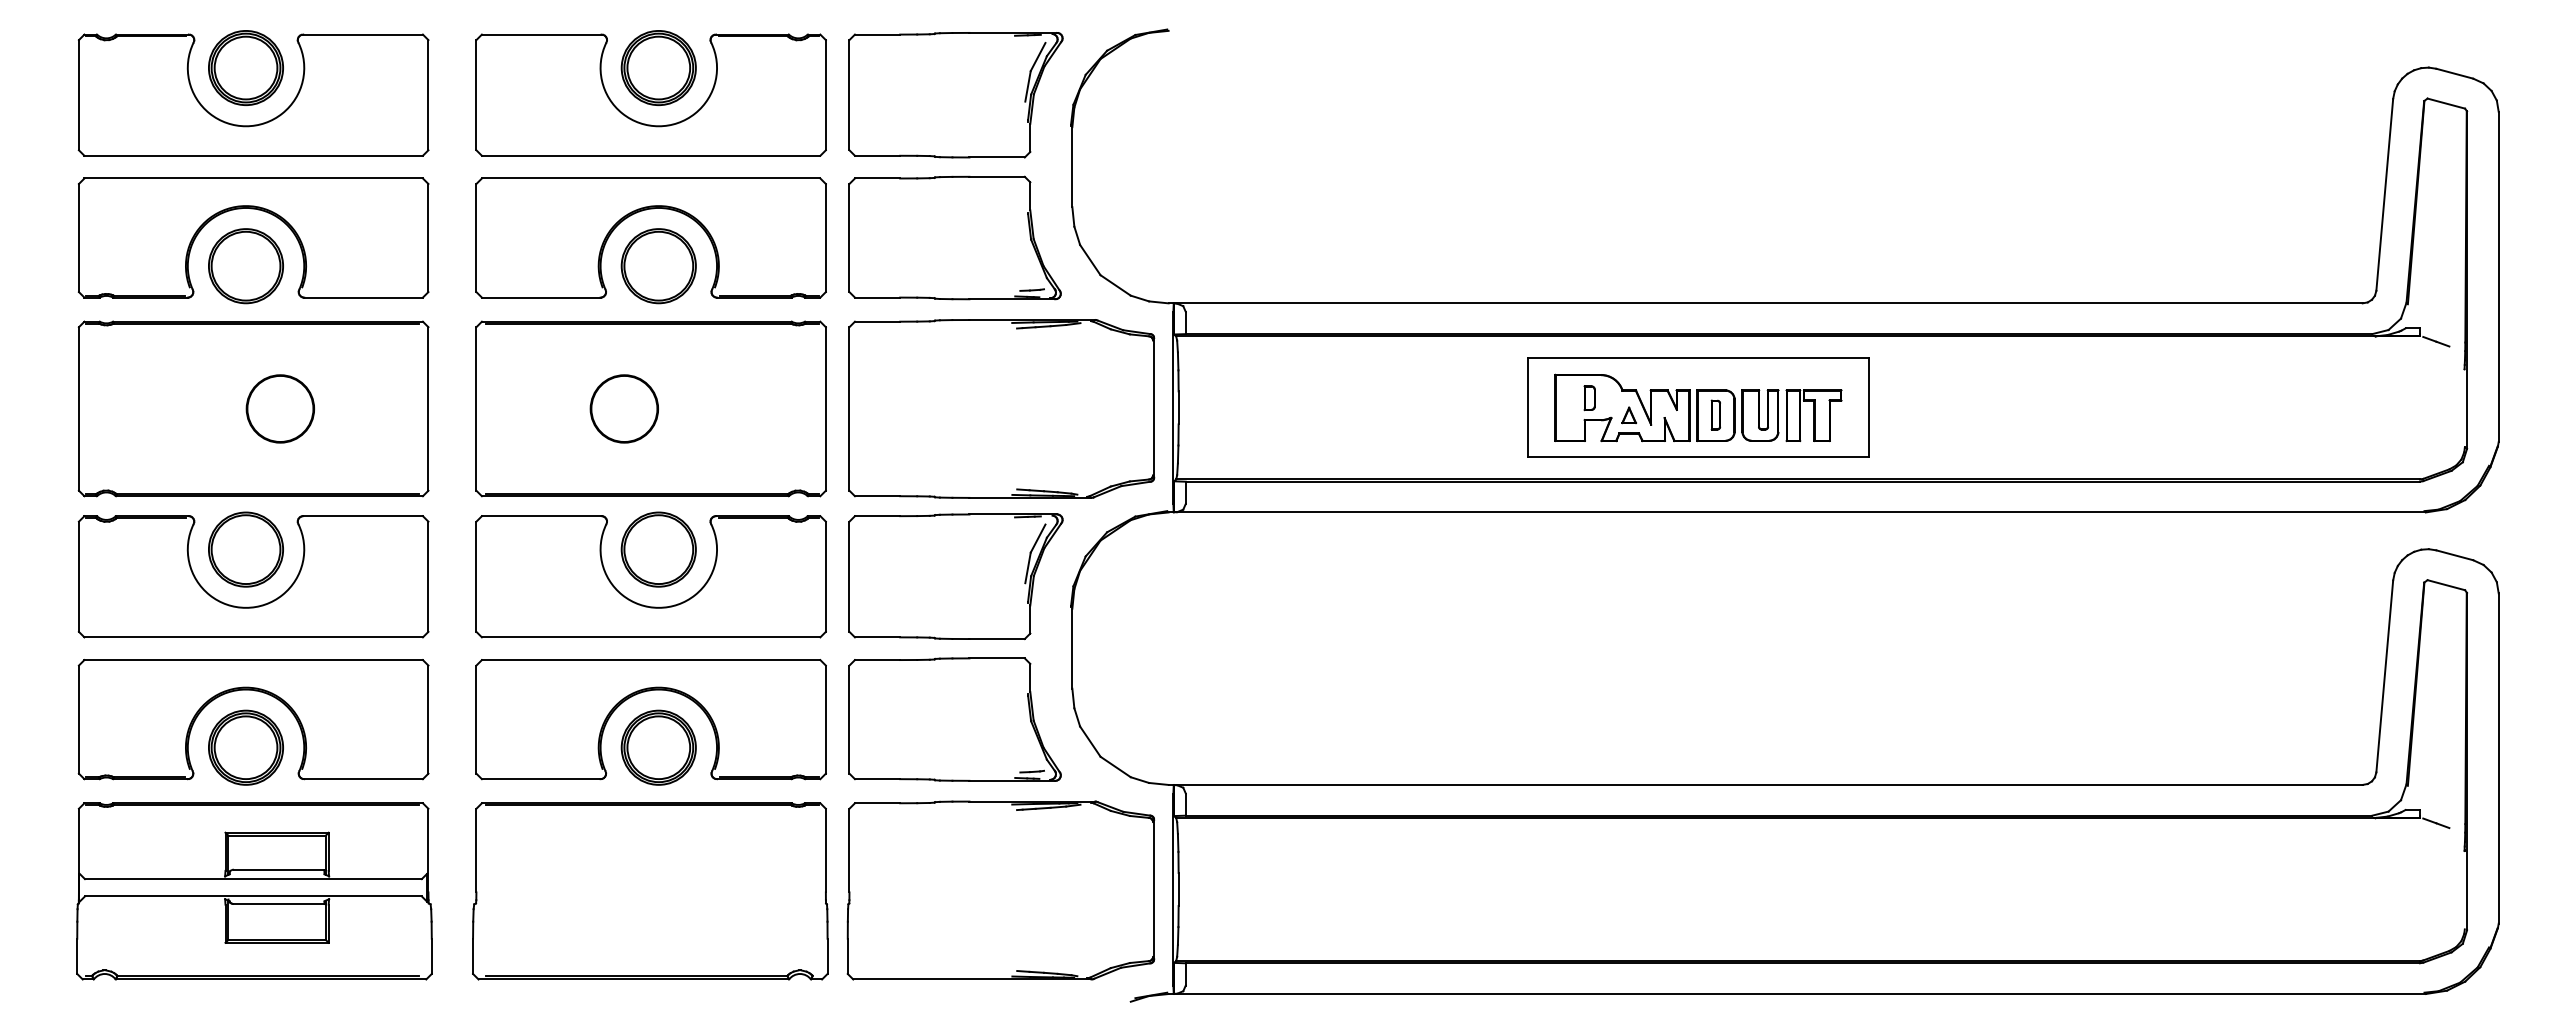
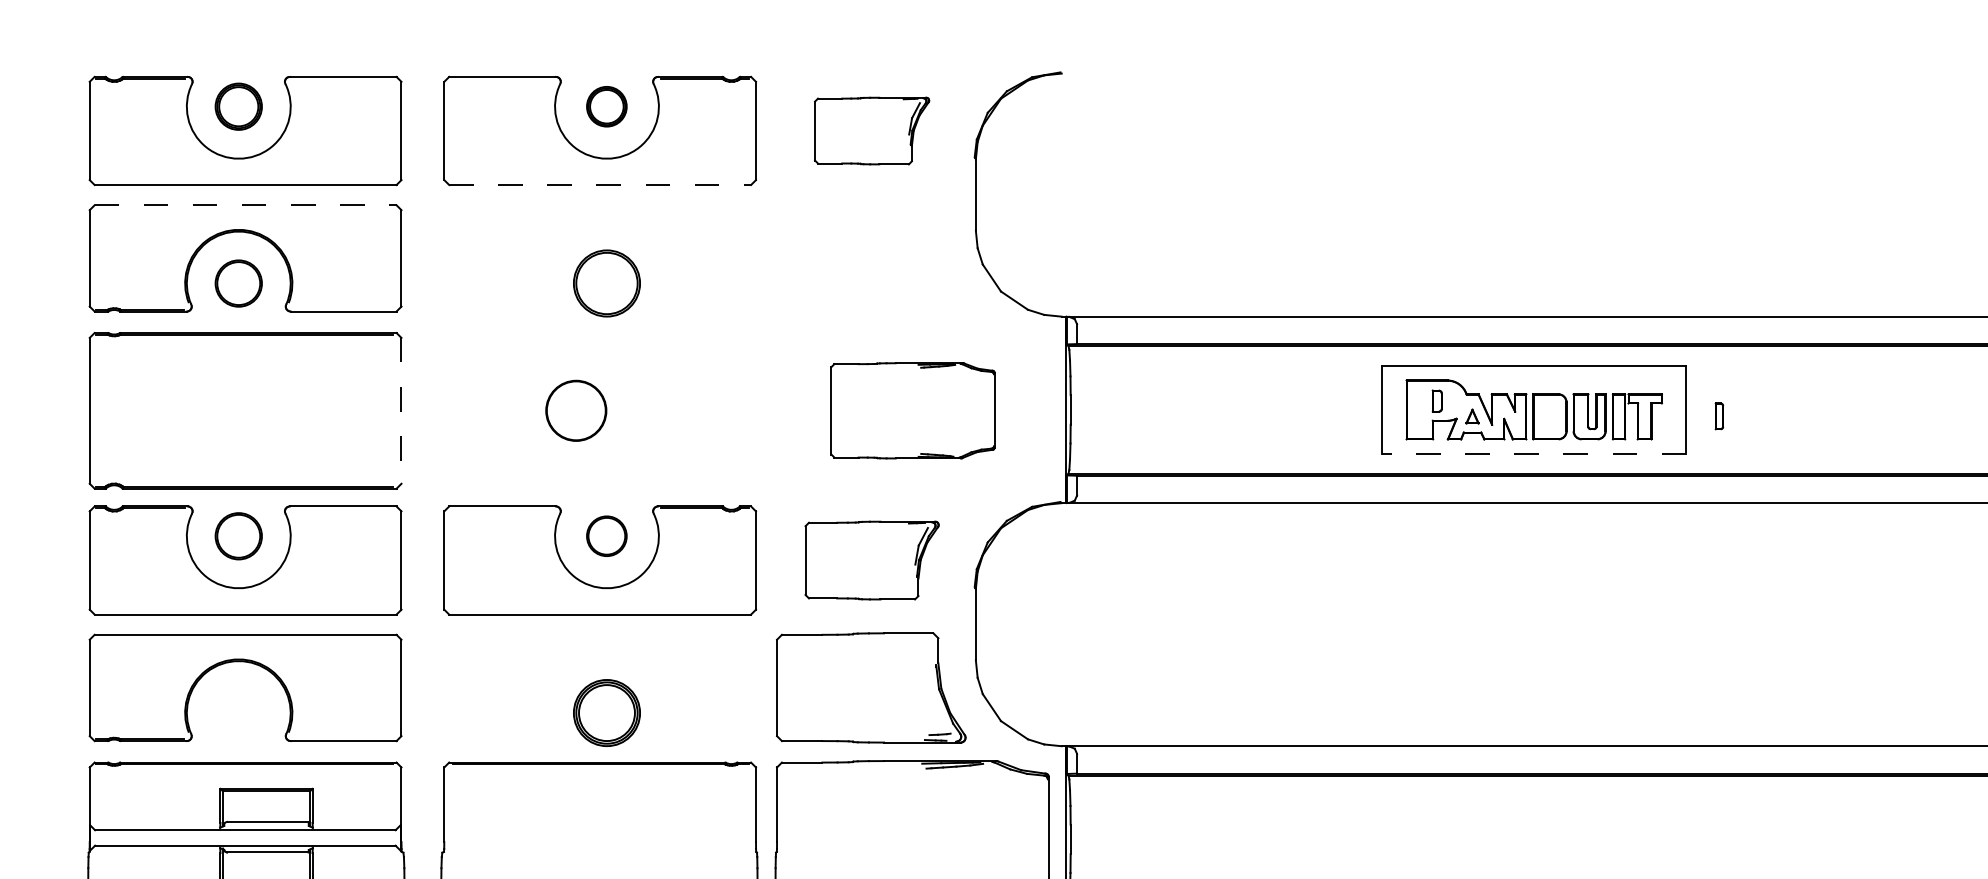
part: (245, 67) -> (238, 106), size x0.7
part: (658, 67) -> (606, 106), size x0.6
part: (955, 95) -> (871, 131), size x0.6
line: (651, 155) -> (600, 184), solid -> dashed
line: (254, 178) -> (246, 205), solid -> dashed
part: (642, 211) -> (592, 234), removed
part: (954, 237) -> (870, 257), removed
part: (245, 266) -> (238, 283), size x0.7
circle: (279, 408) -> (268, 410), removed
line: (428, 408) -> (401, 410), solid -> dashed
part: (650, 408) -> (599, 410), removed
part: (1001, 408) -> (912, 410), size x0.6
part: (1715, 414) -> (1719, 415), moved
line: (1697, 457) -> (1533, 454), solid -> dashed
part: (245, 549) -> (238, 536), size x0.7
part: (658, 549) -> (606, 536), size x0.6
part: (955, 576) -> (871, 560), size x0.7
part: (641, 693) -> (591, 664), removed
part: (245, 747) -> (238, 712), removed

